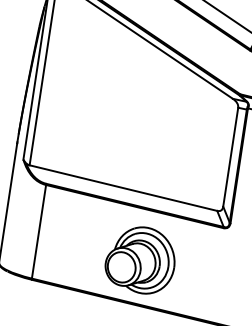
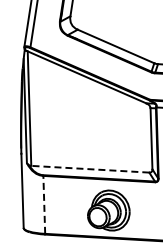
line: (122, 188) -> (89, 169), solid -> dashed
line: (39, 231) -> (44, 204), solid -> dashed

